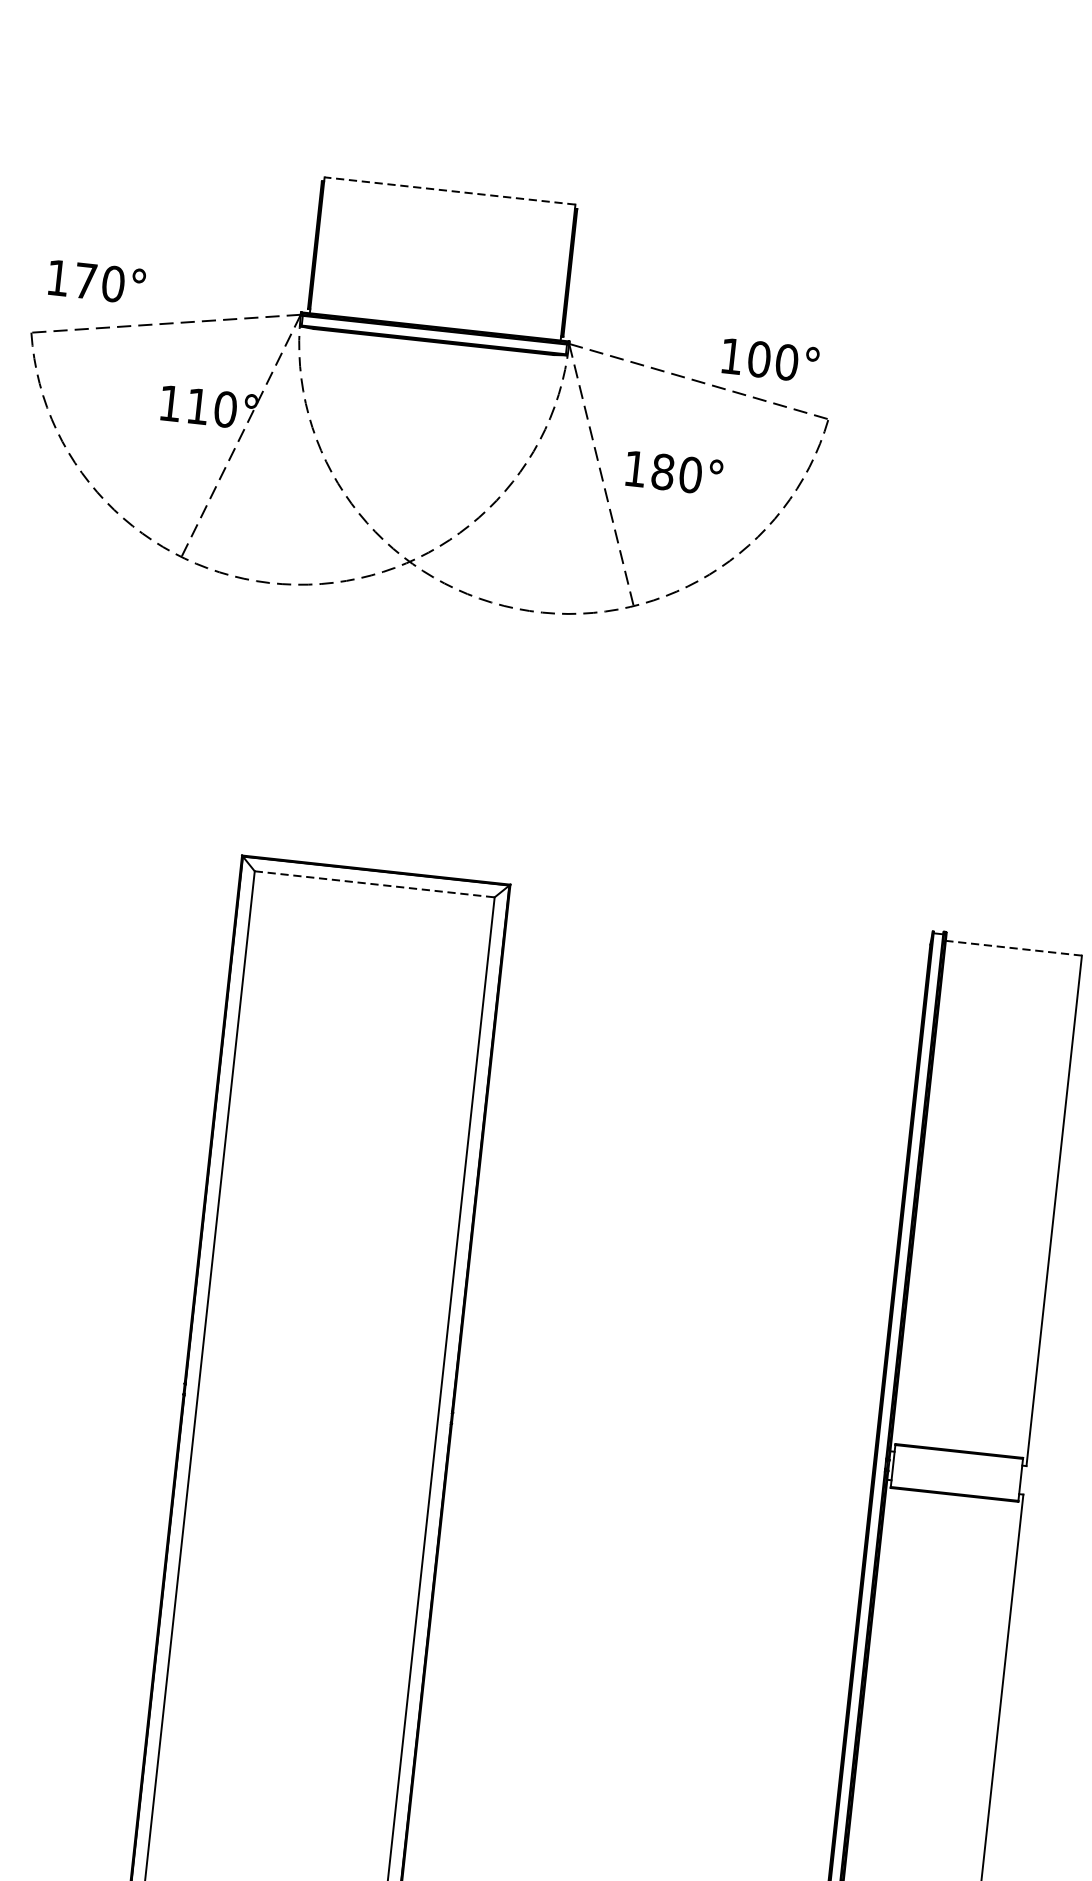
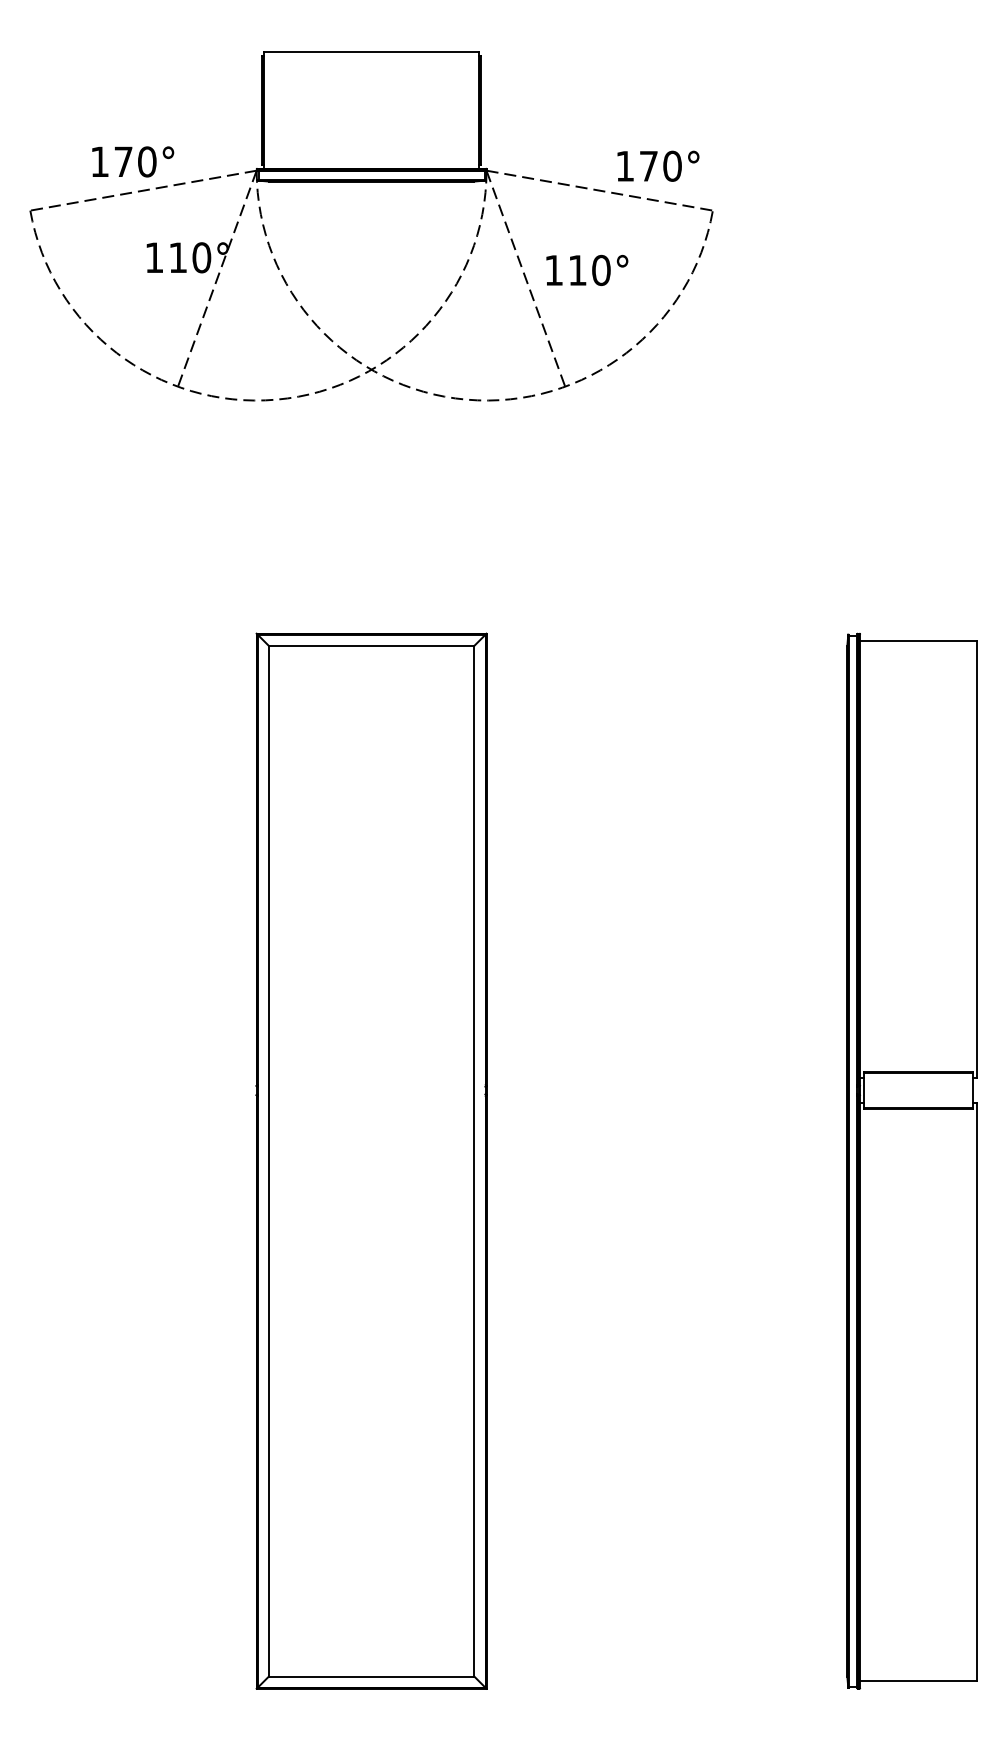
line: (449, 191) -> (371, 52), dashed -> solid
text: (97, 281) -> (133, 161), moved
text: (759, 358) -> (648, 165), 100° -> 170°
text: (662, 472) -> (577, 270), 180° -> 110°
line: (374, 883) -> (371, 645), dashed -> solid
line: (1012, 948) -> (917, 641), dashed -> solid

